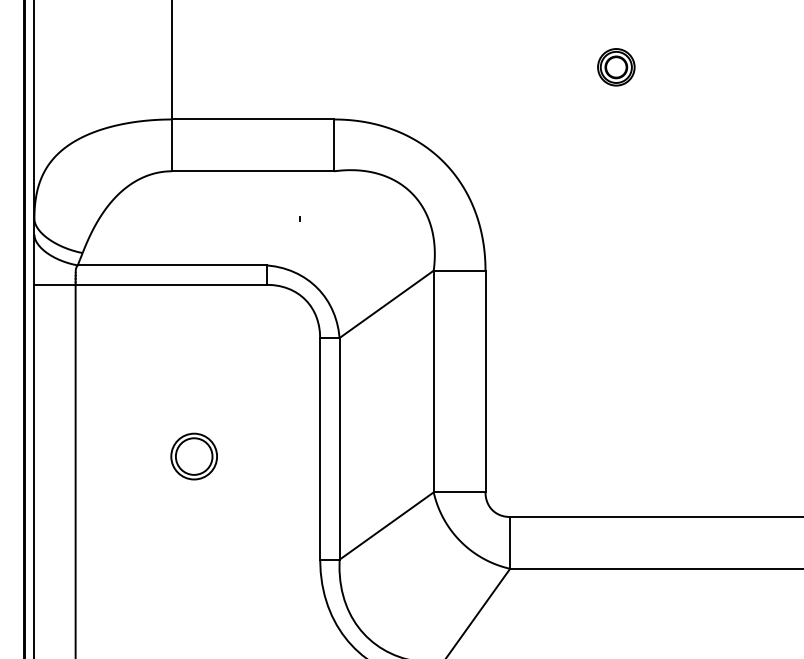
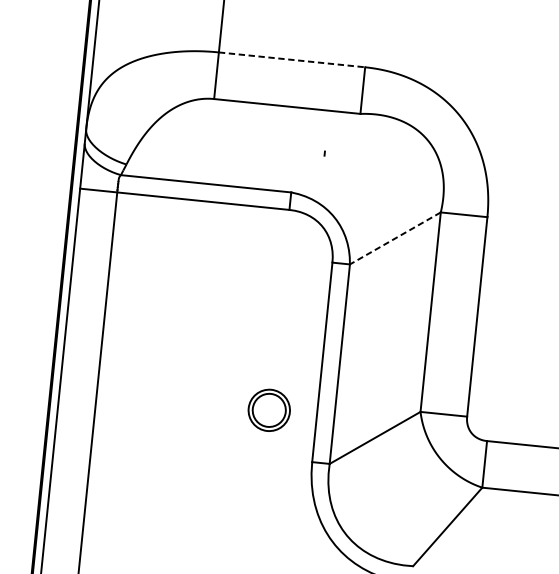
line: (253, 119) -> (292, 59), solid -> dashed
line: (386, 304) -> (395, 238), solid -> dashed
part: (193, 456) -> (268, 410), moved

